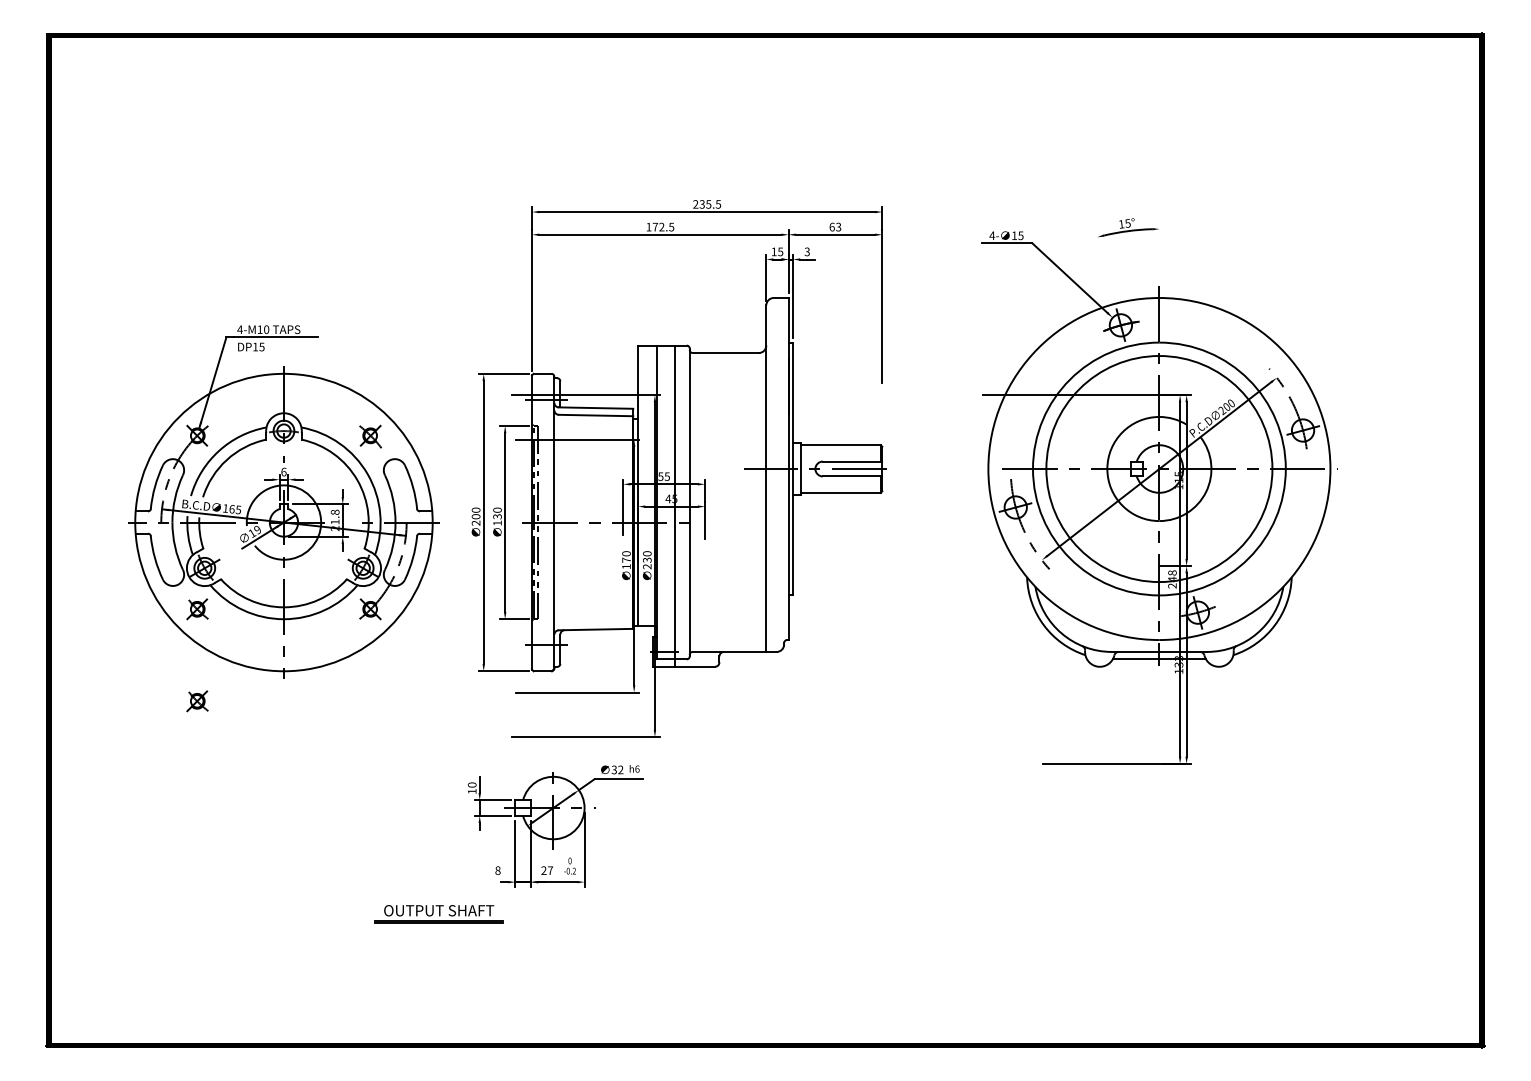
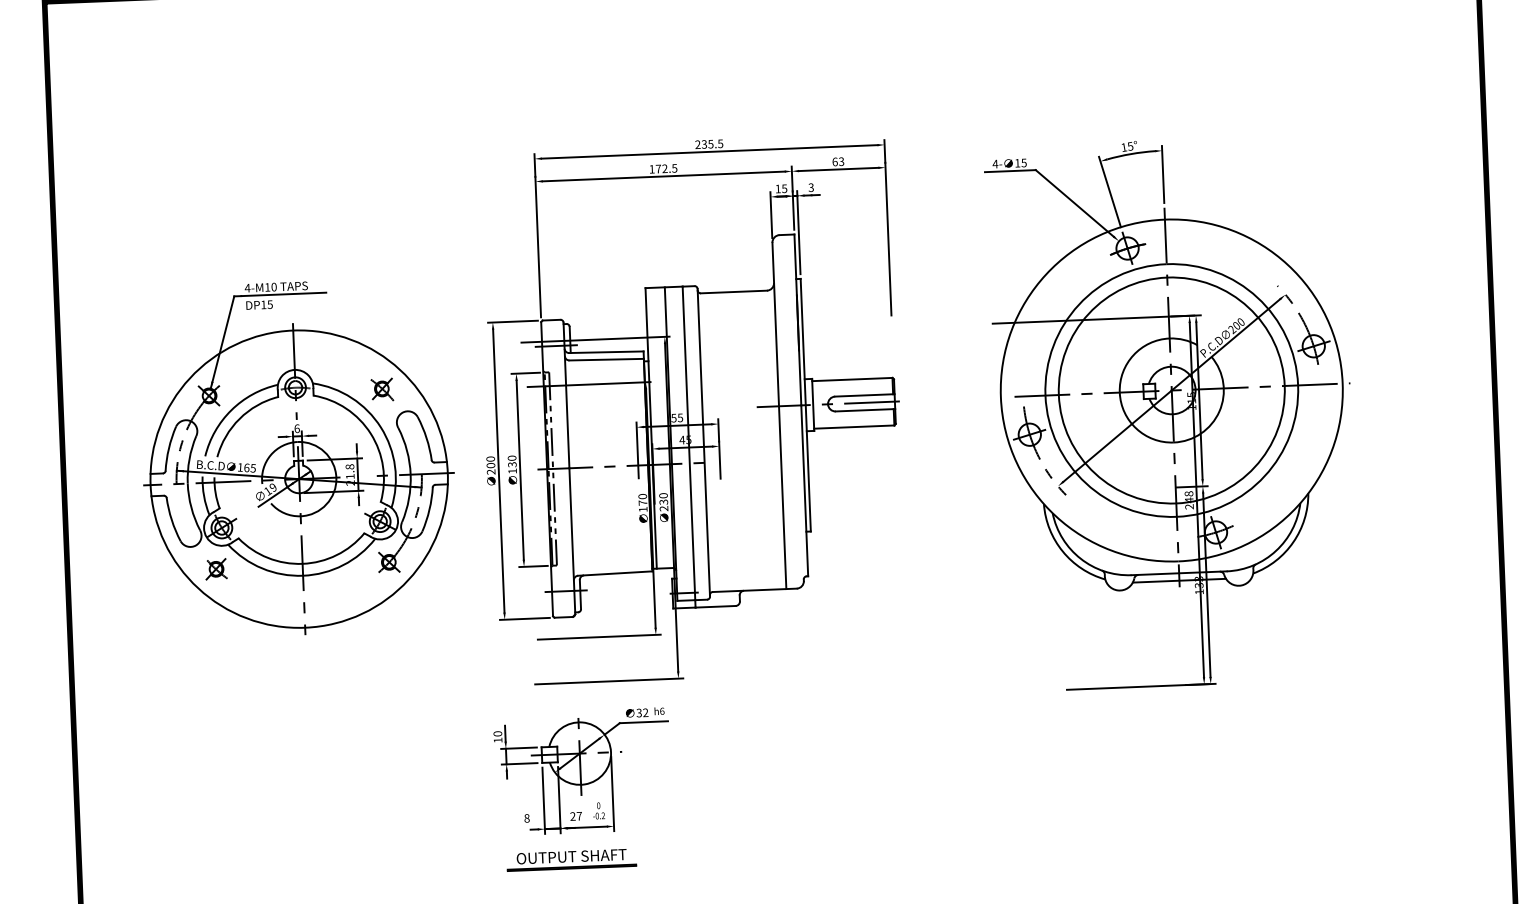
line: (1159, 252) -> (1163, 174), added
line: (1105, 267) -> (1109, 191), added
part: (197, 701) -> (219, 661), removed
part: (438, 914) -> (571, 860), moved

